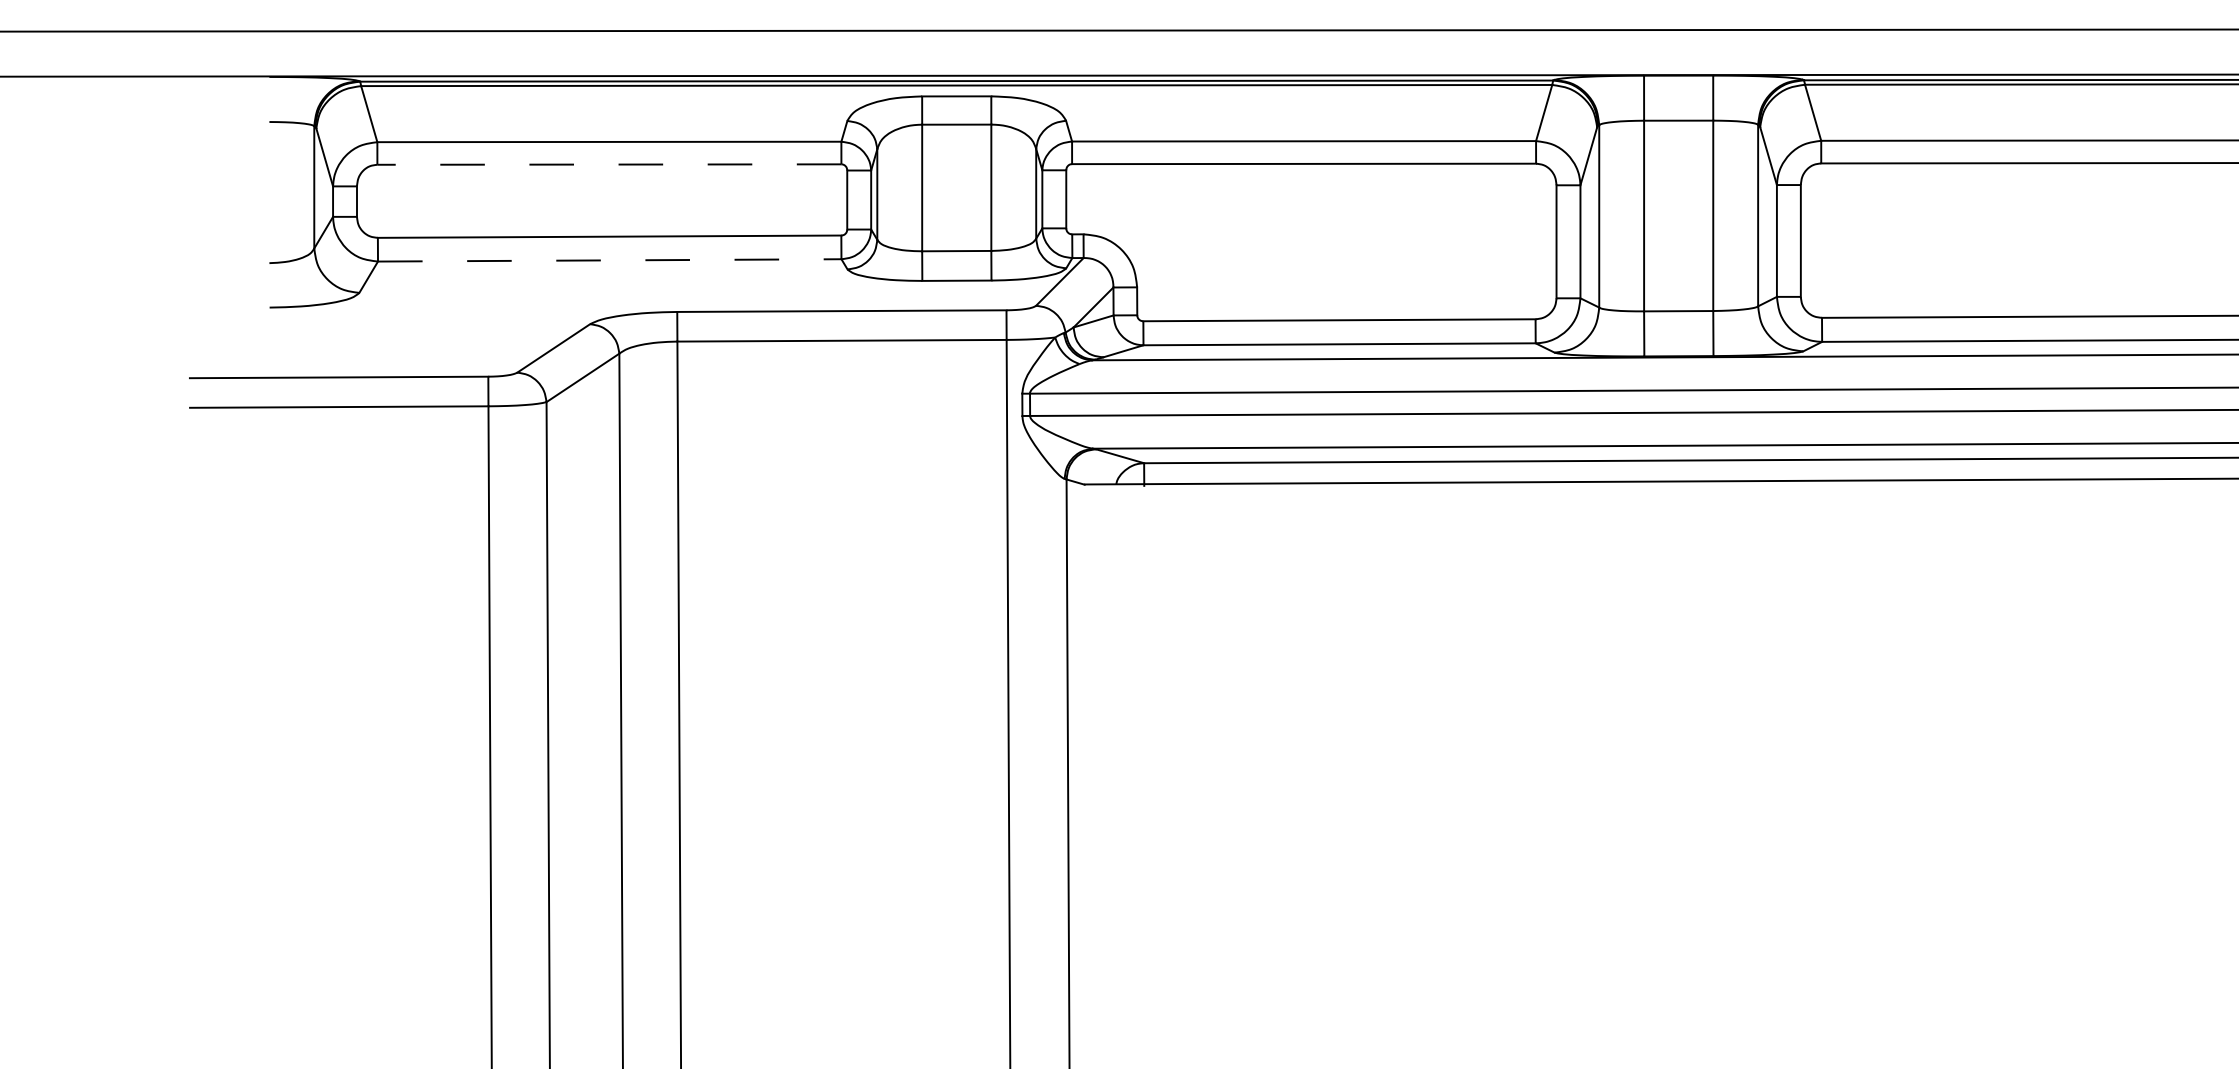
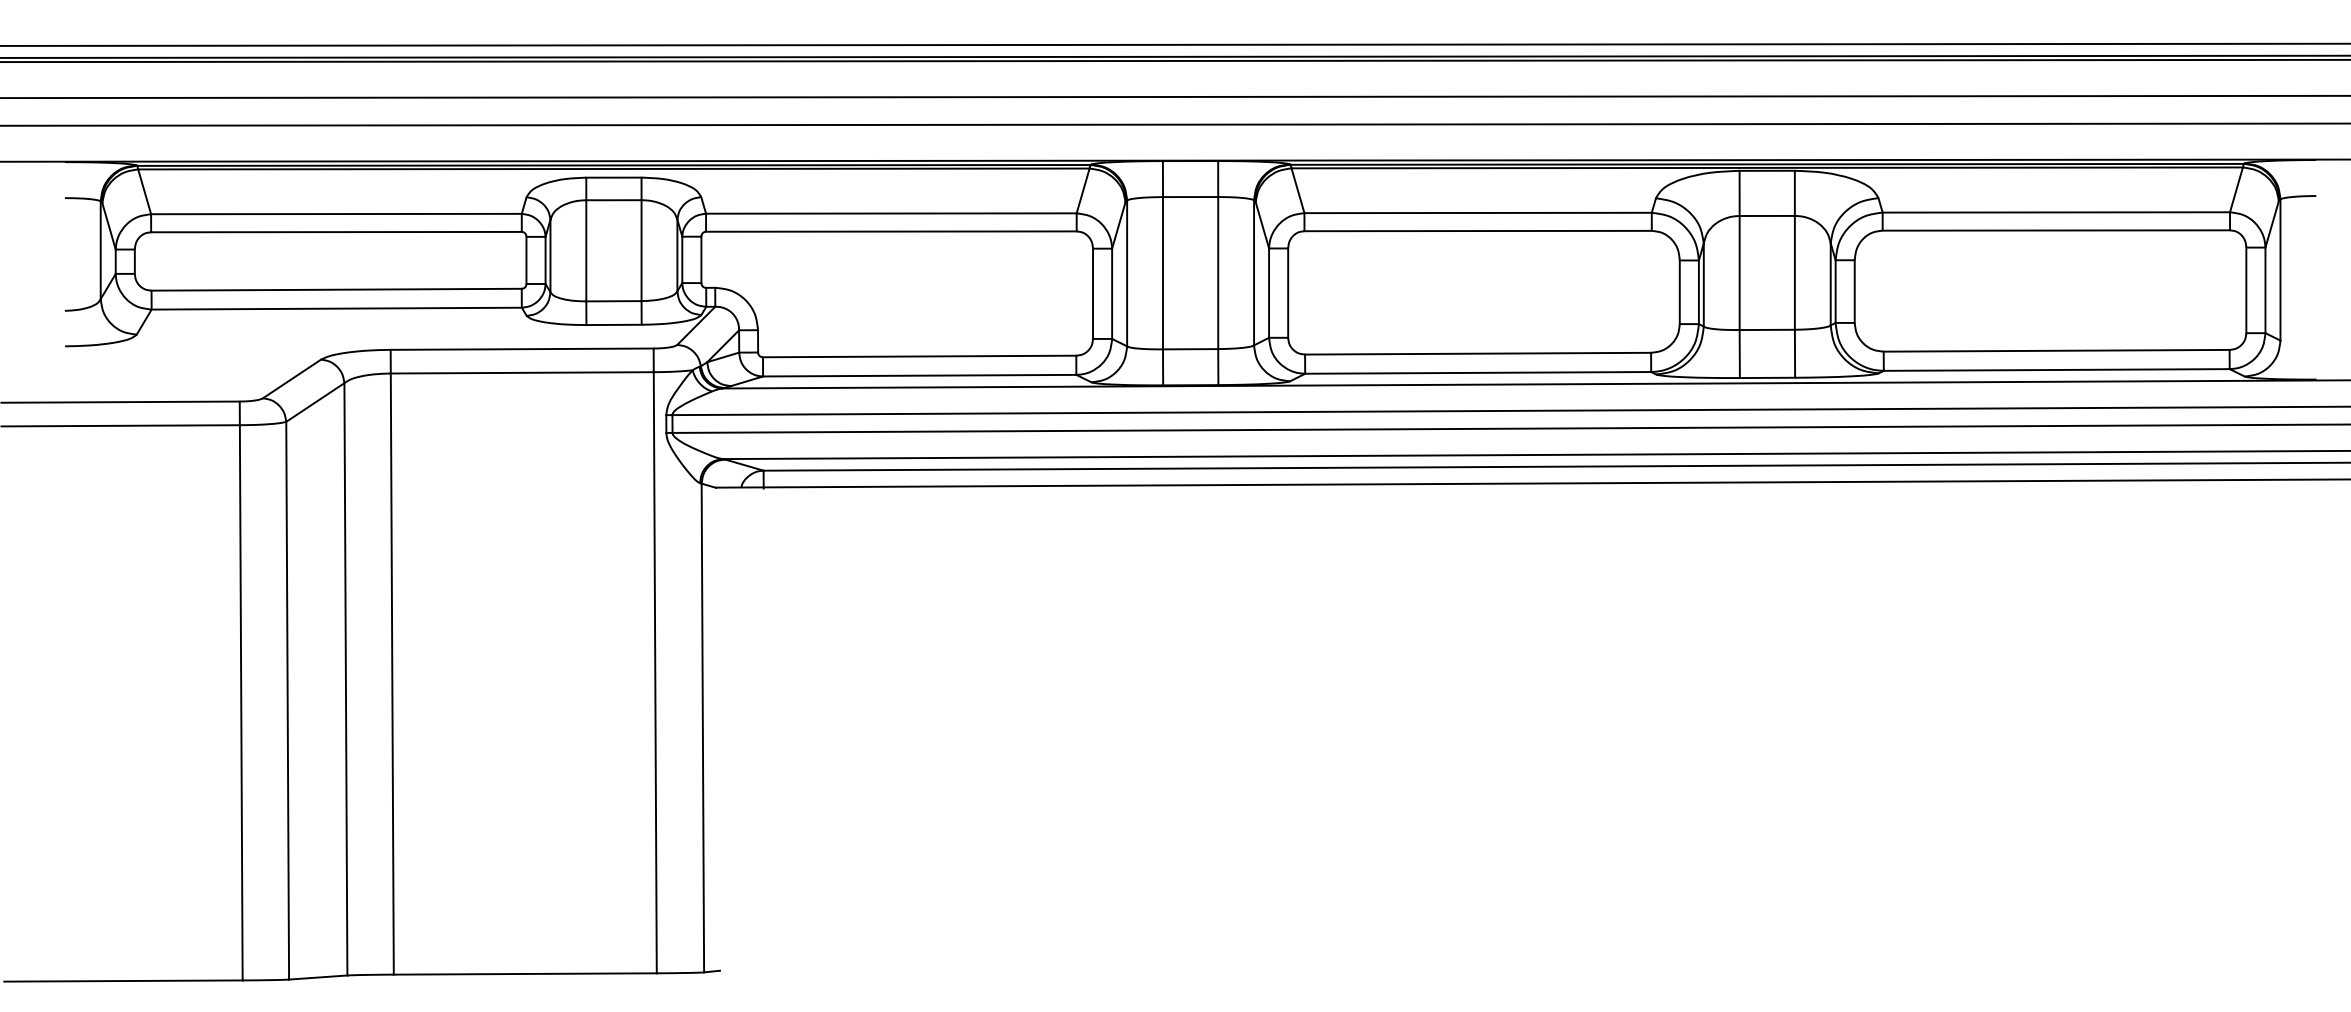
line: (608, 165) -> (335, 232), dashed -> solid
line: (610, 260) -> (337, 308), dashed -> solid

